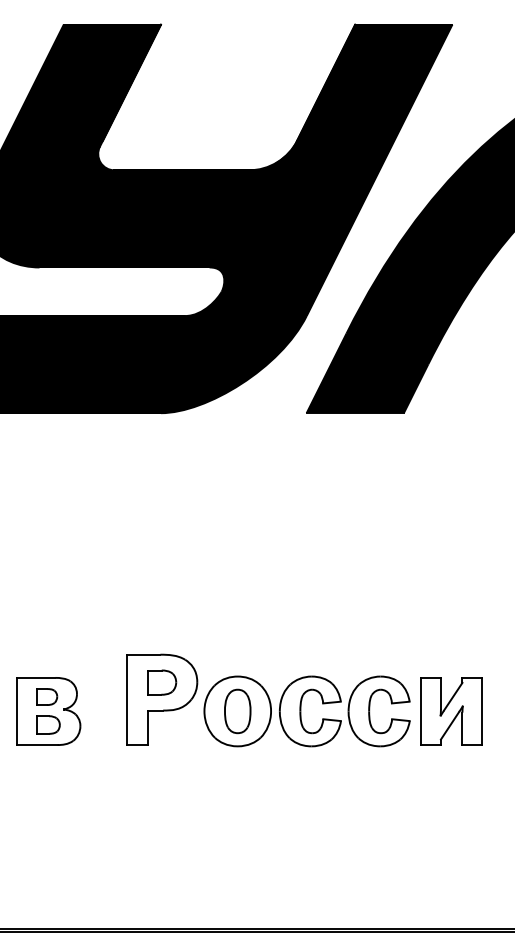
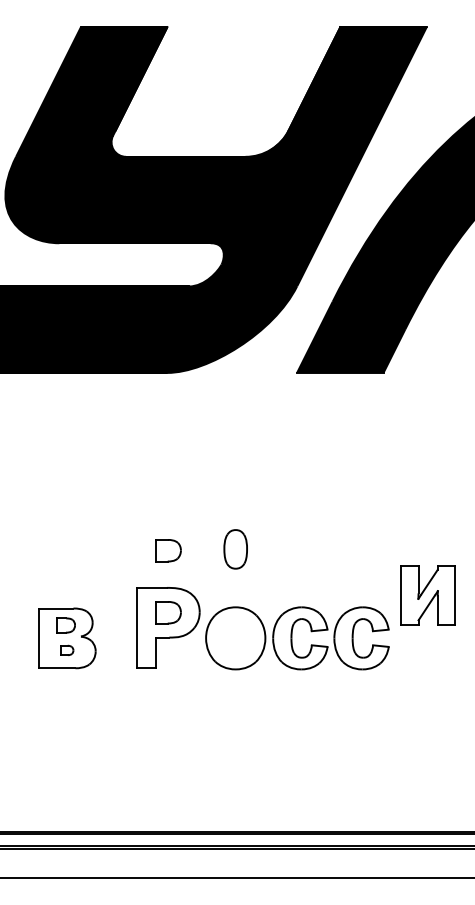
part: (162, 612) -> (168, 550), added
part: (237, 711) -> (235, 549), moved
part: (451, 711) -> (427, 595), moved
part: (48, 725) -> (67, 650), size x0.6

